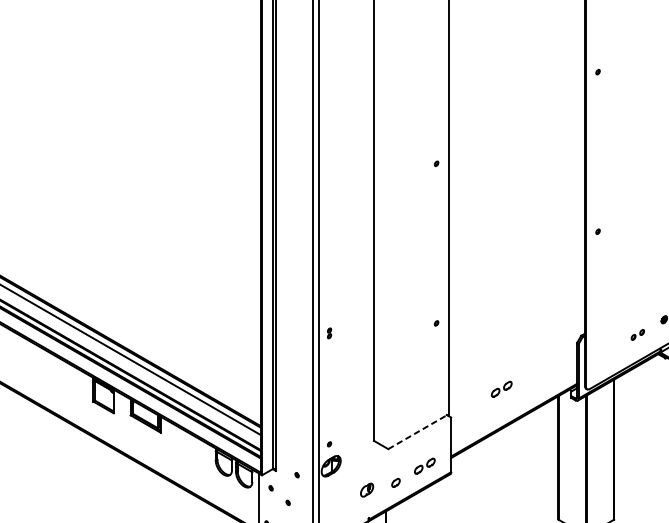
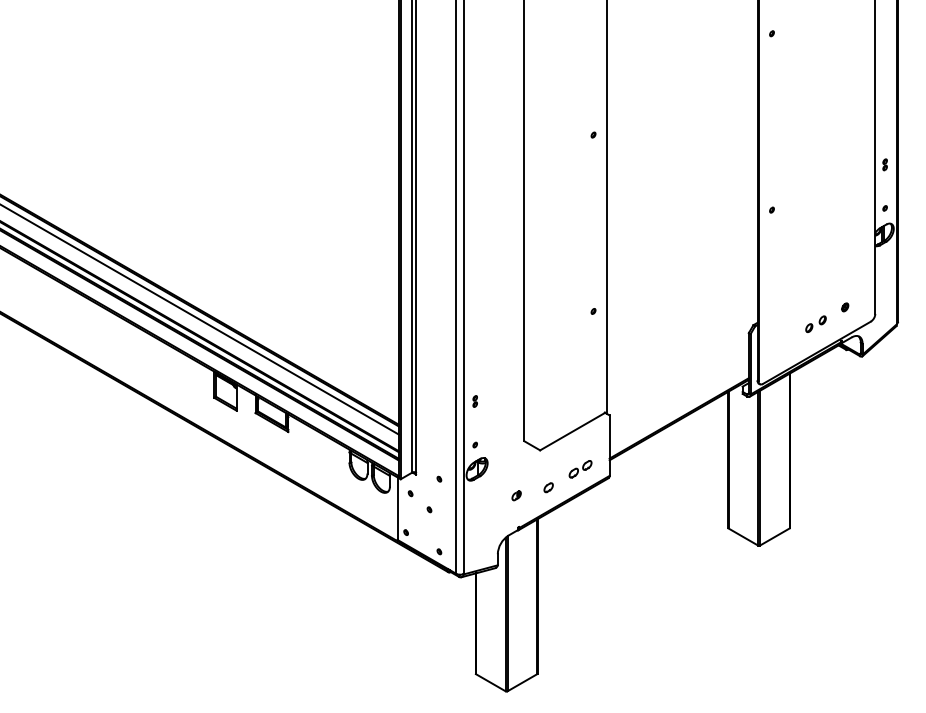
part: (328, 333) -> (474, 401), moved
part: (637, 334) -> (815, 323), size x1.43
part: (501, 389) -> (665, 384), removed
line: (417, 432) -> (572, 431), dashed -> solid
part: (366, 489) -> (516, 495), size x0.62

